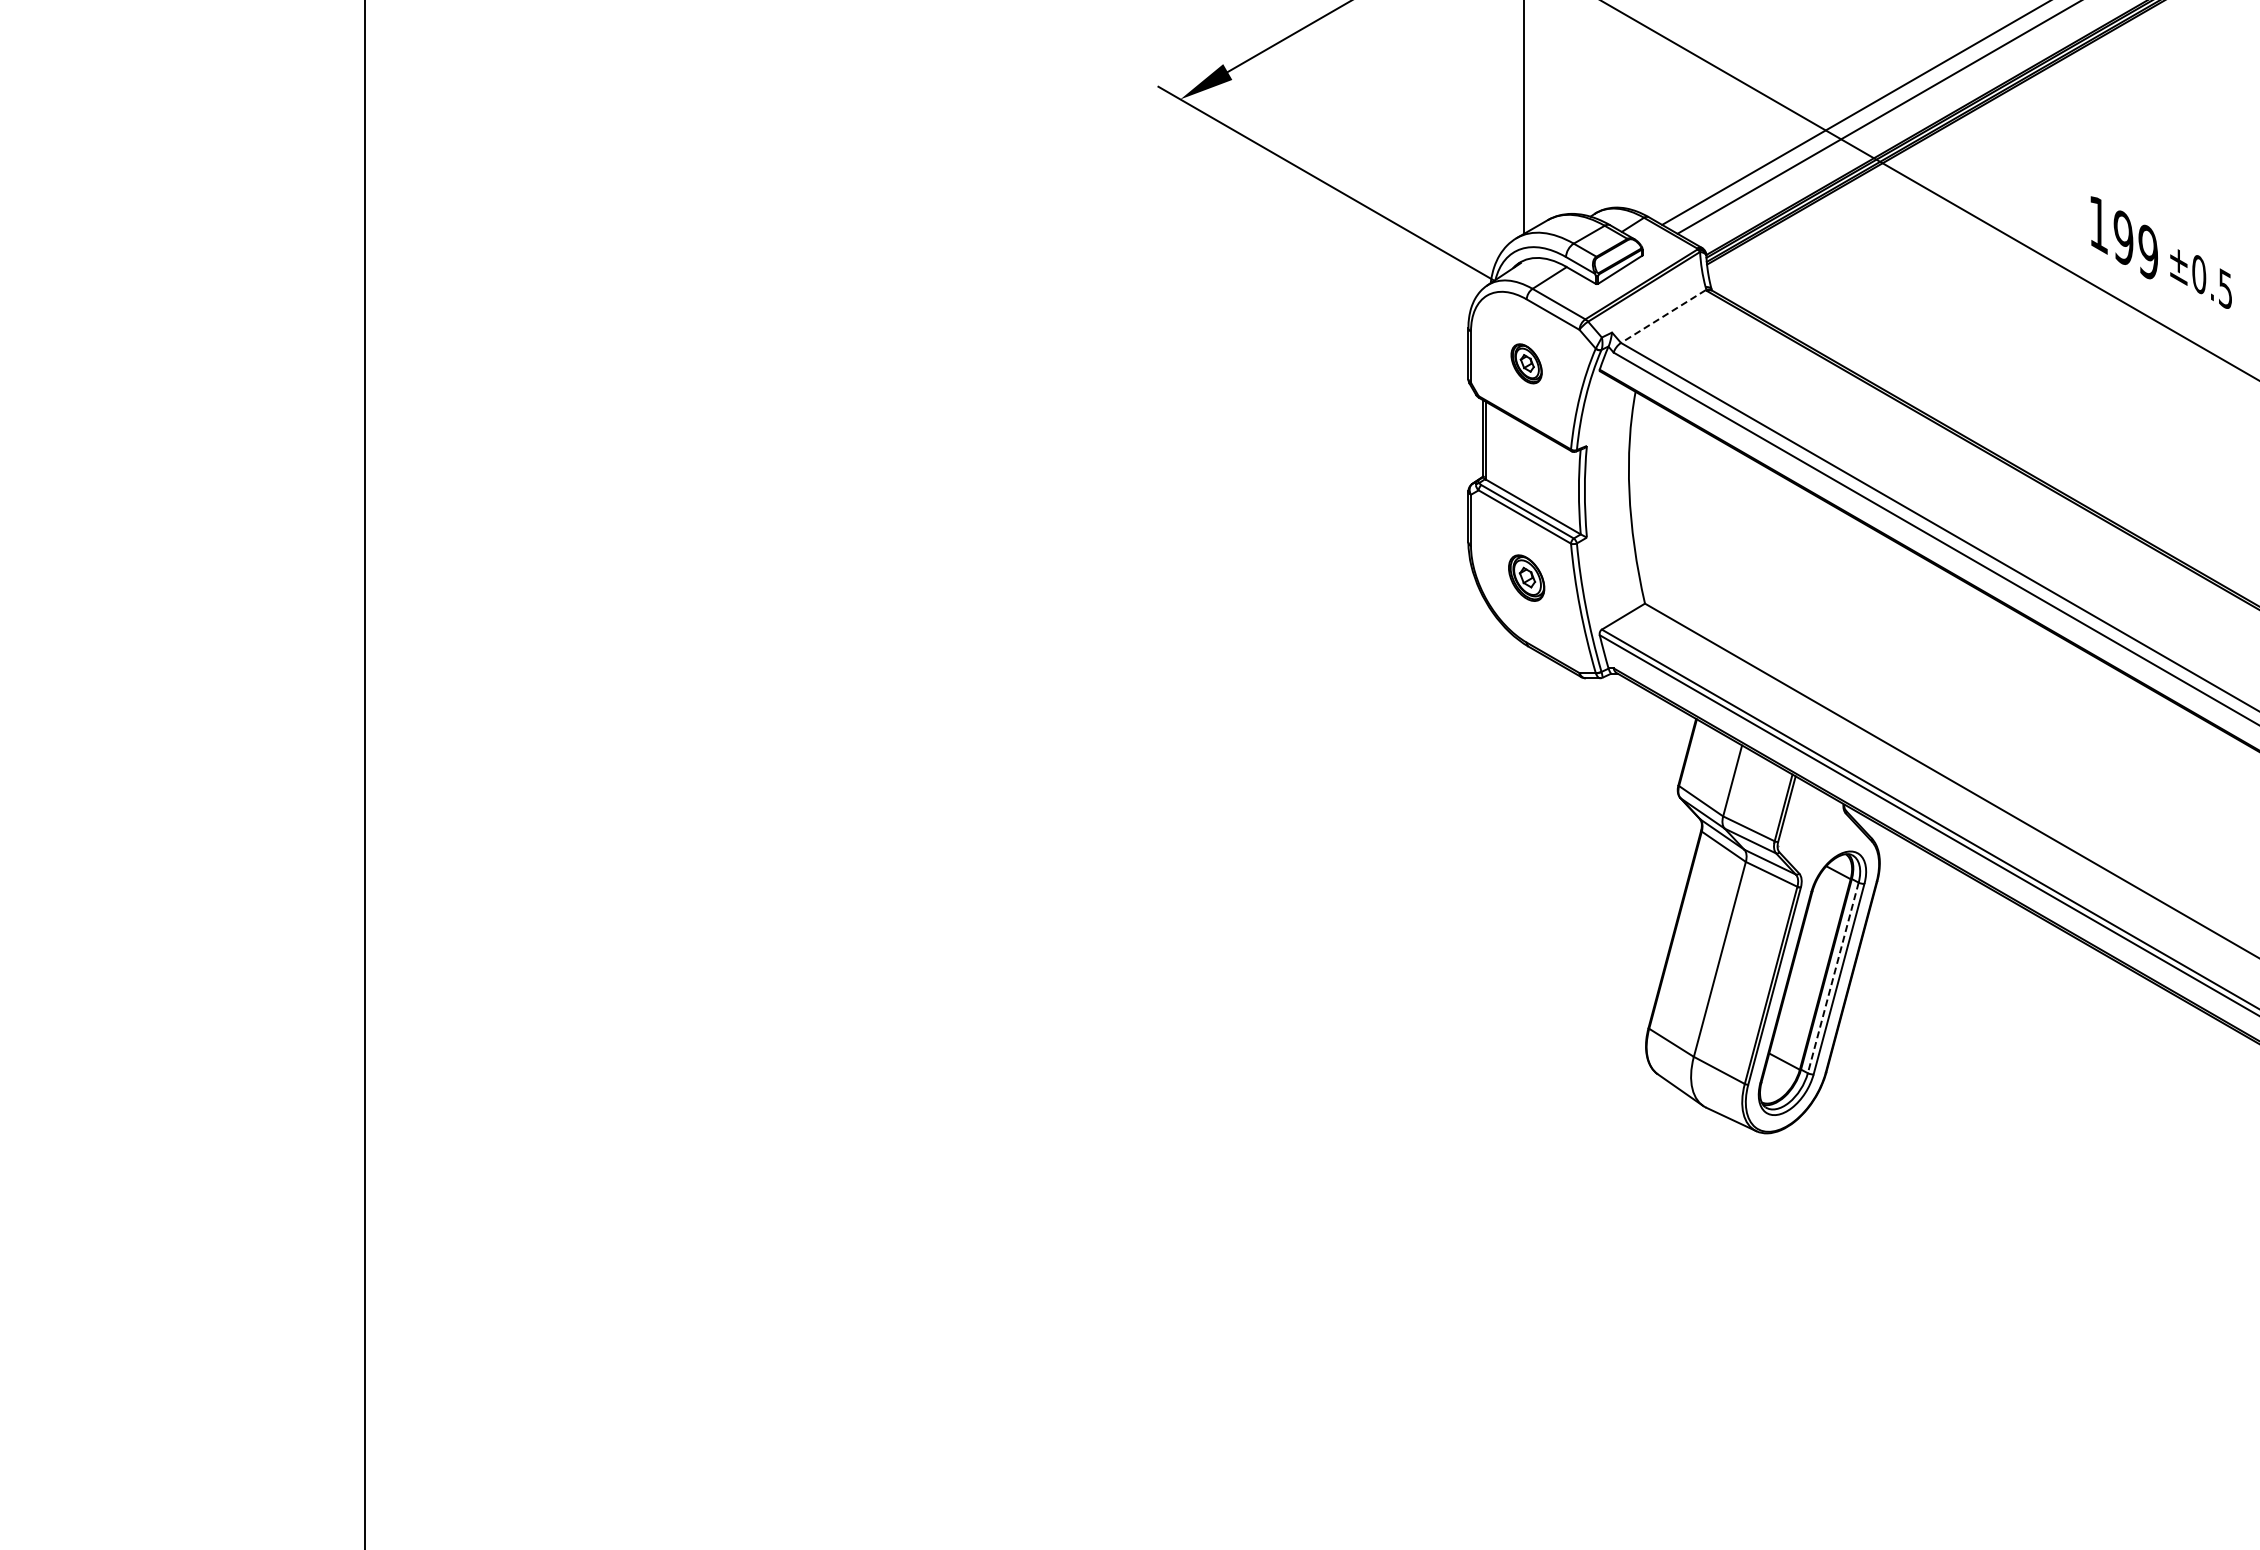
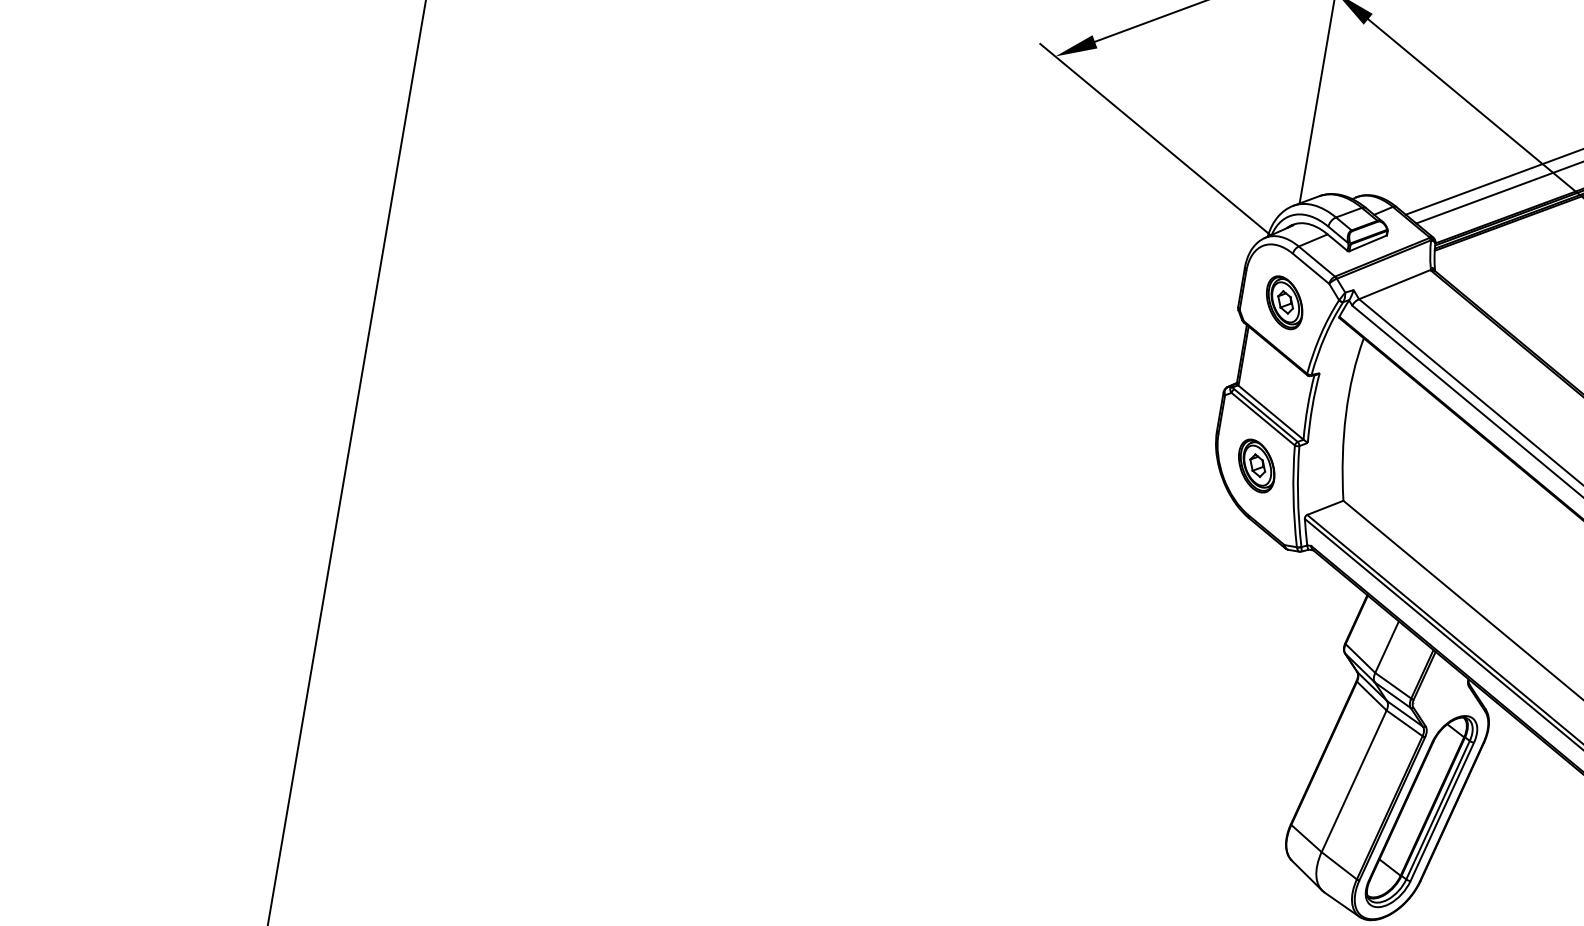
line: (1663, 316) -> (1394, 284), dashed -> solid
part: (1526, 363) -> (1284, 302), size x1.67
part: (1526, 577) -> (1256, 465), size x1.43
line: (1833, 977) -> (1438, 809), dashed -> solid

